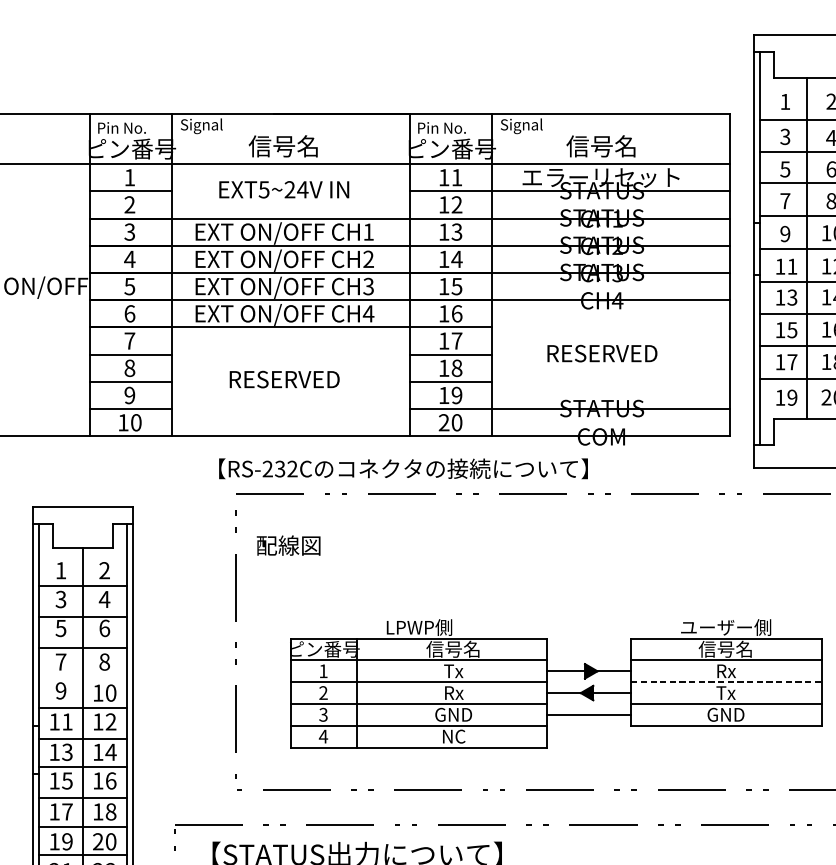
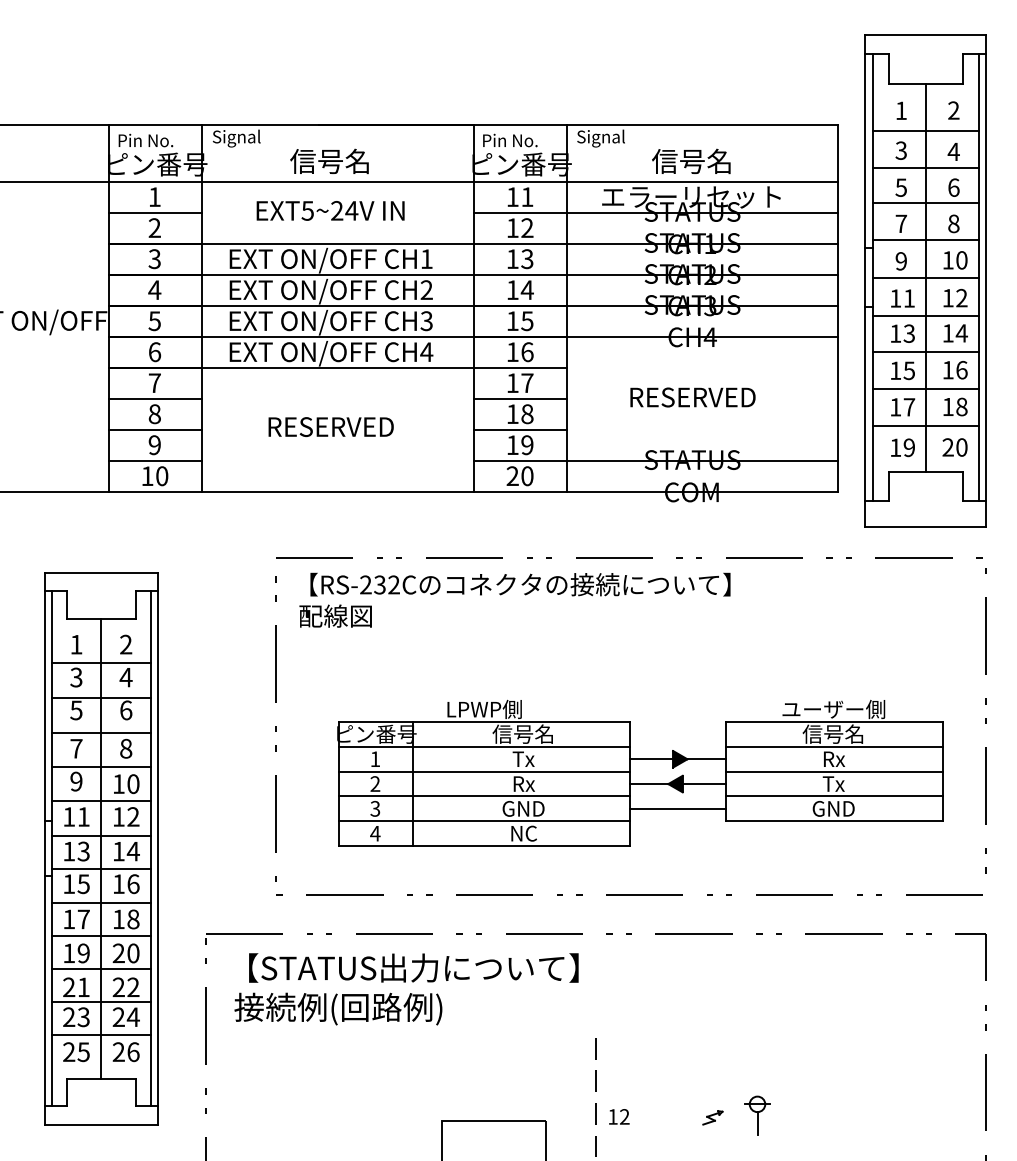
text: (403, 468) -> (520, 584), moved
line: (83, 677) -> (101, 766), added
line: (726, 682) -> (834, 771), dashed -> solid

